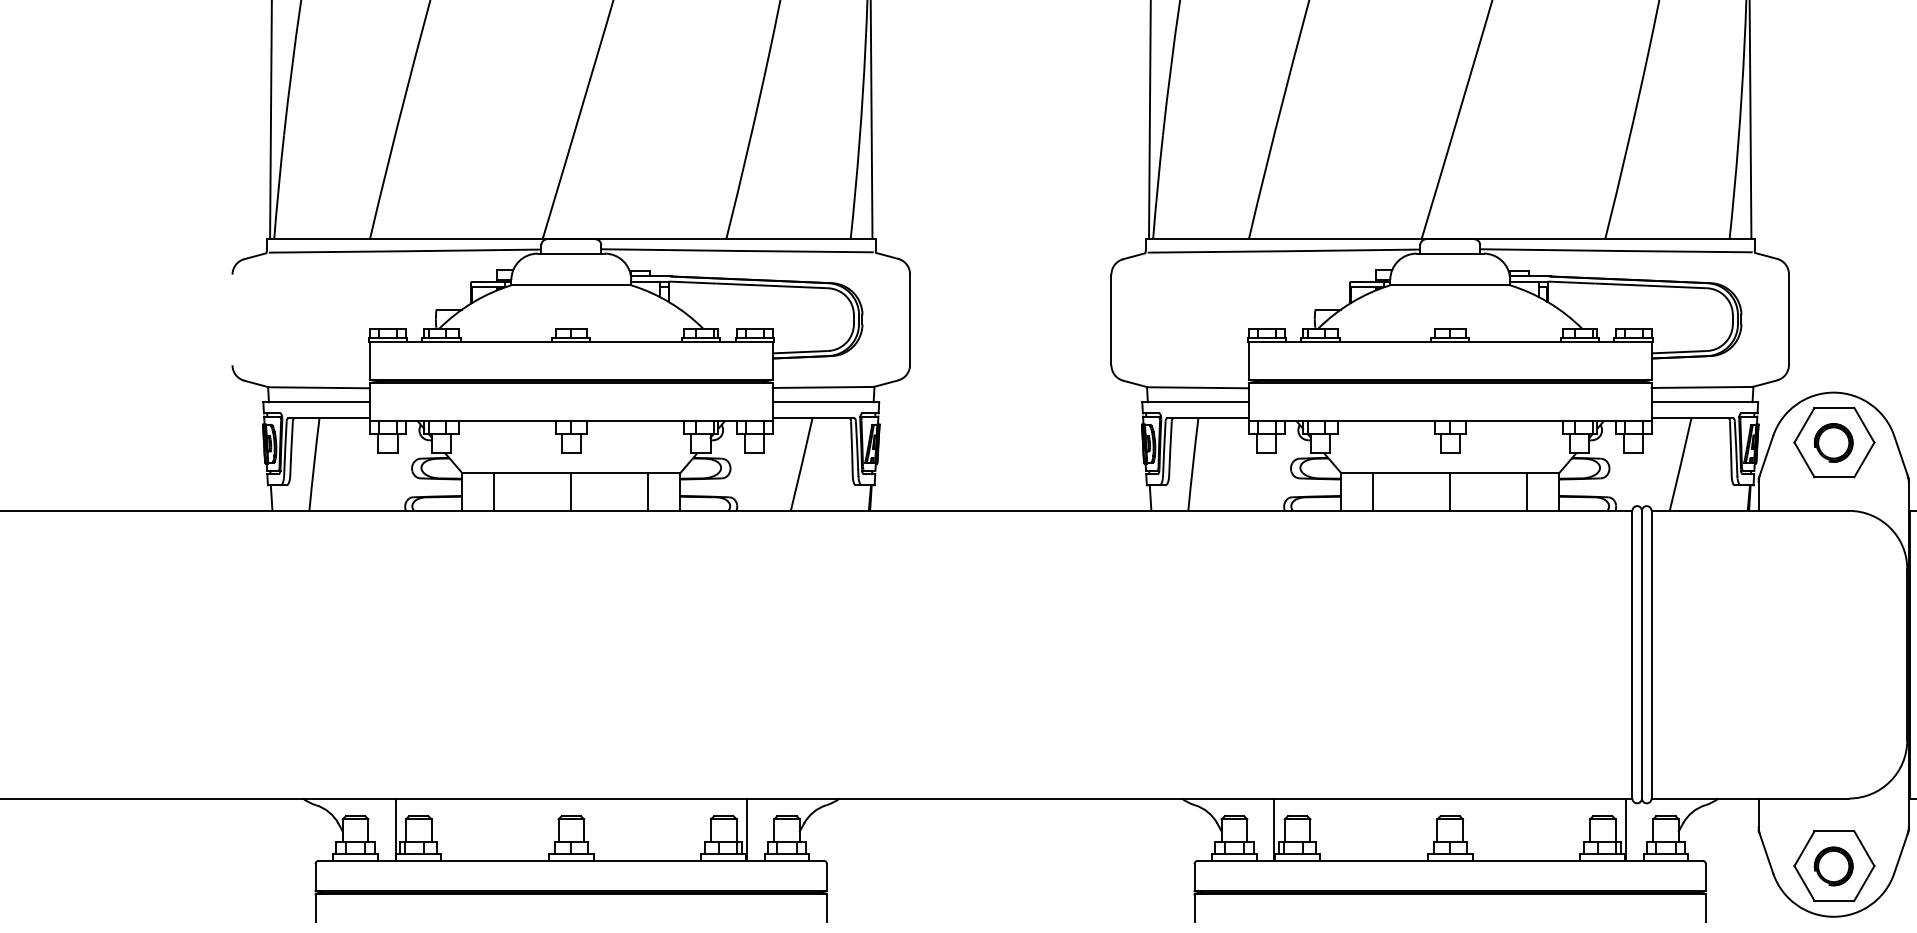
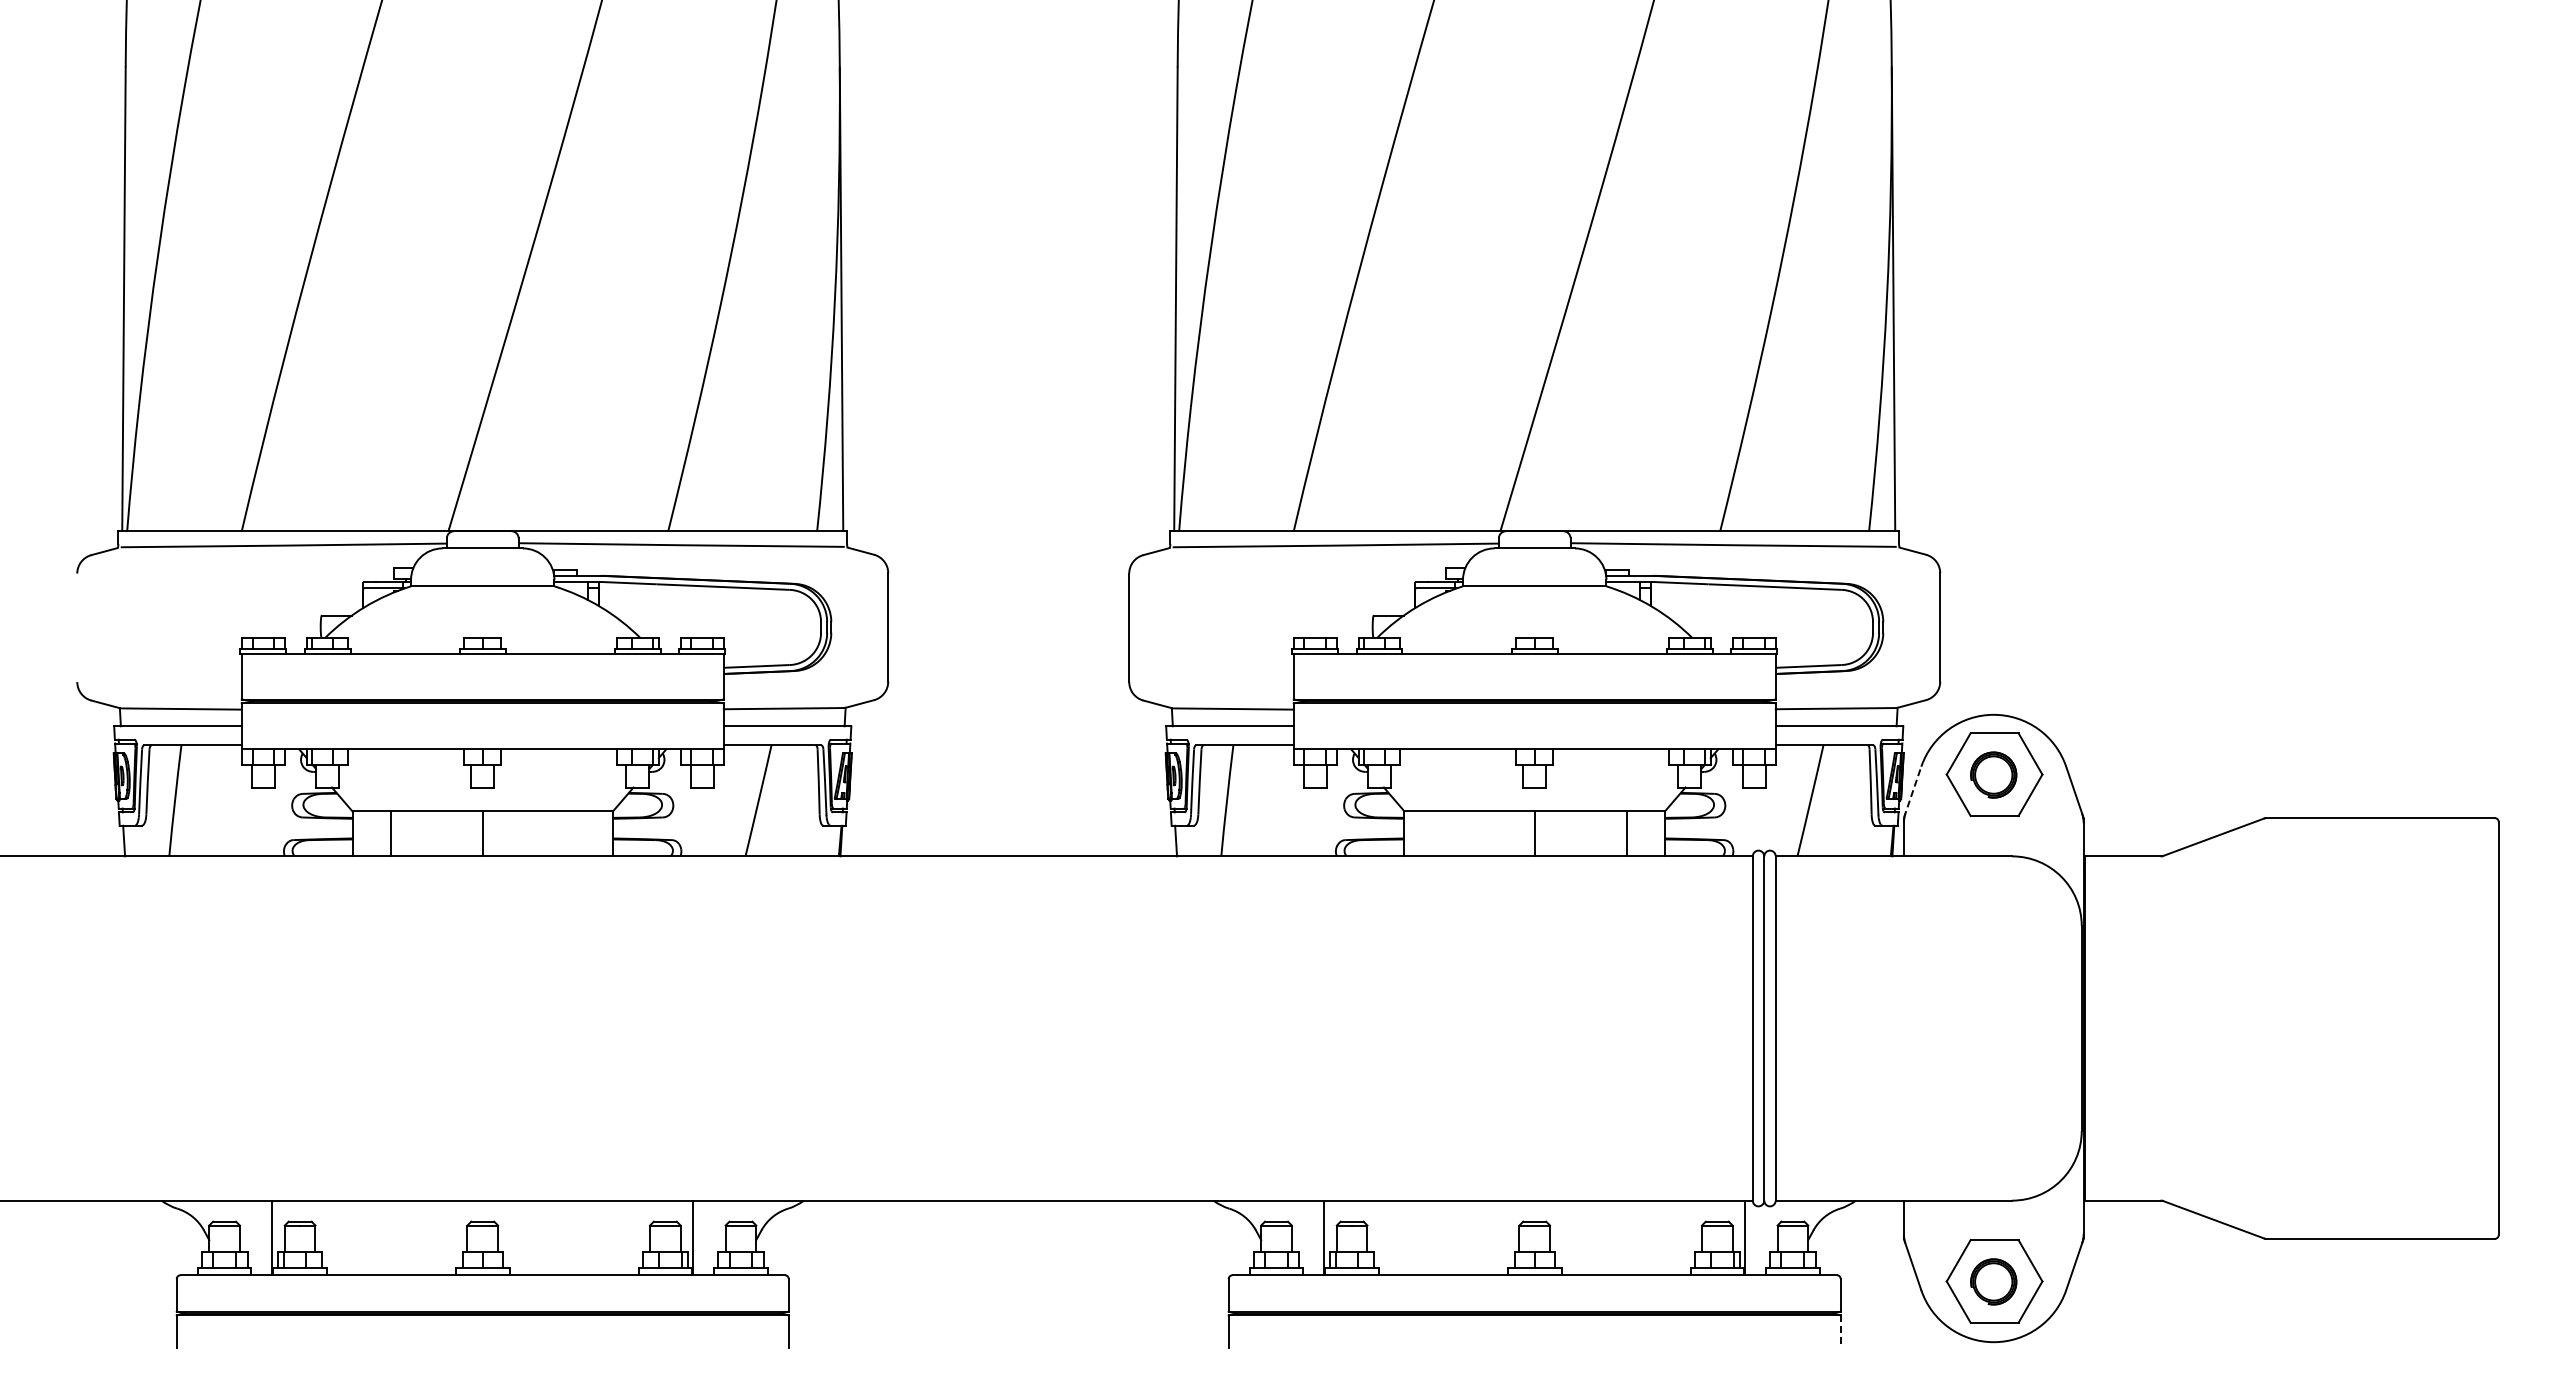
line: (1765, 457) -> (1912, 792), solid -> dashed
line: (647, 491) -> (574, 833), removed
line: (1373, 491) -> (1442, 833), removed
line: (1705, 908) -> (1840, 1332), solid -> dashed

